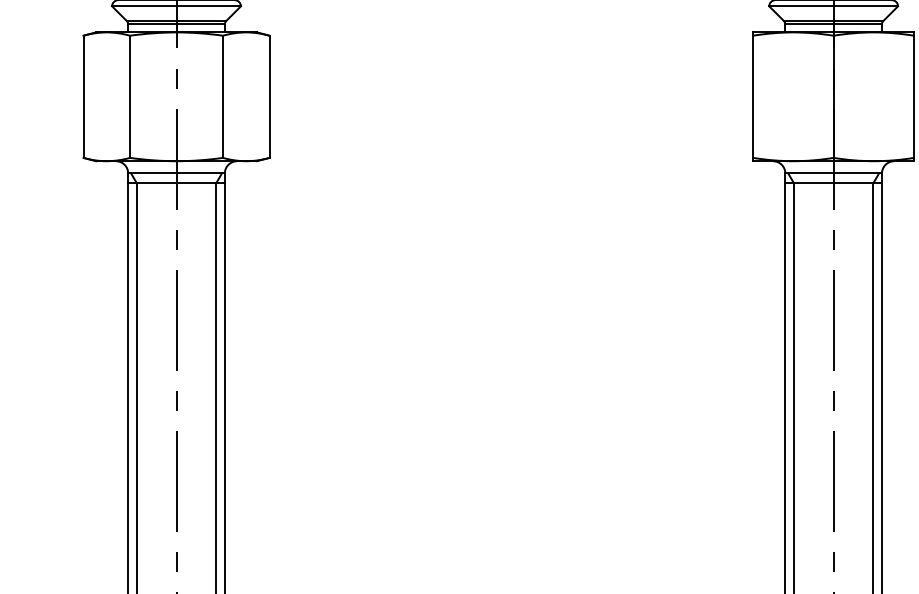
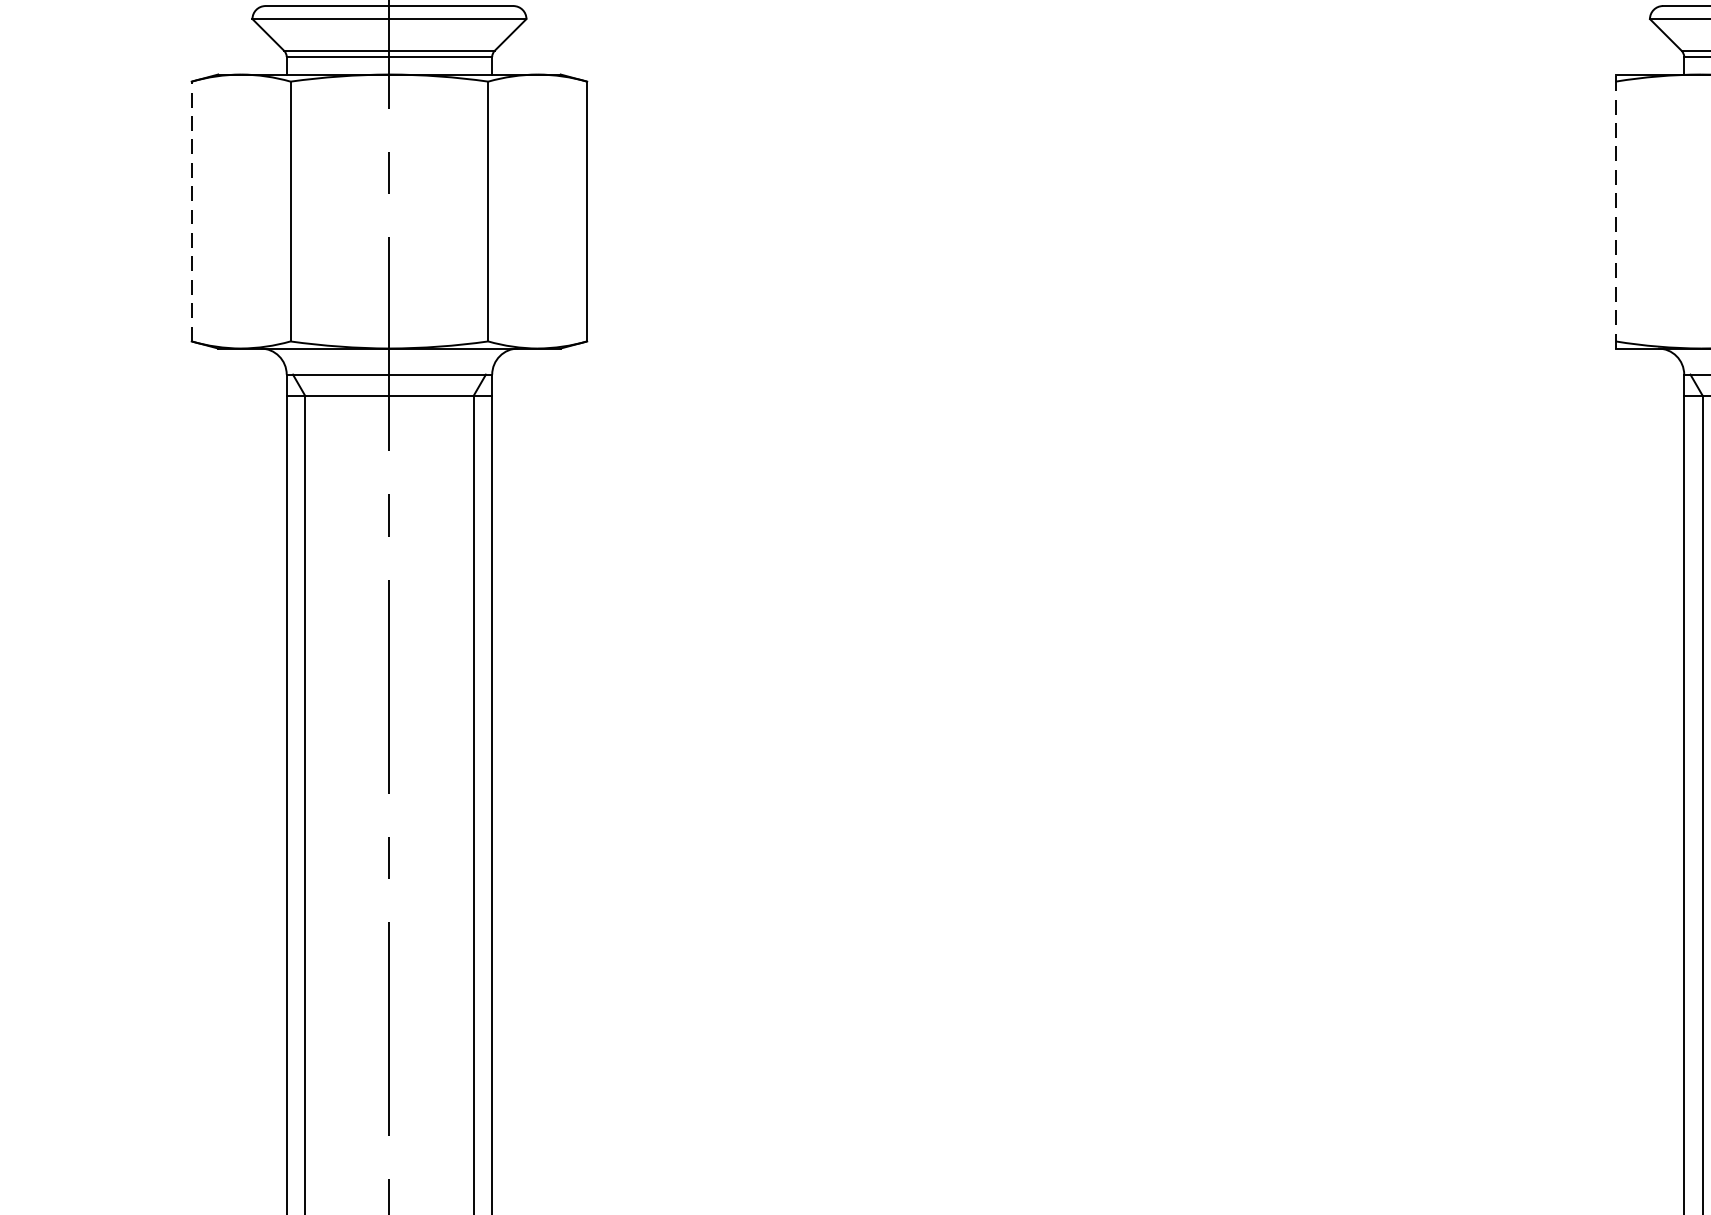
line: (83, 96) -> (191, 210), solid -> dashed
line: (753, 96) -> (1616, 210), solid -> dashed

